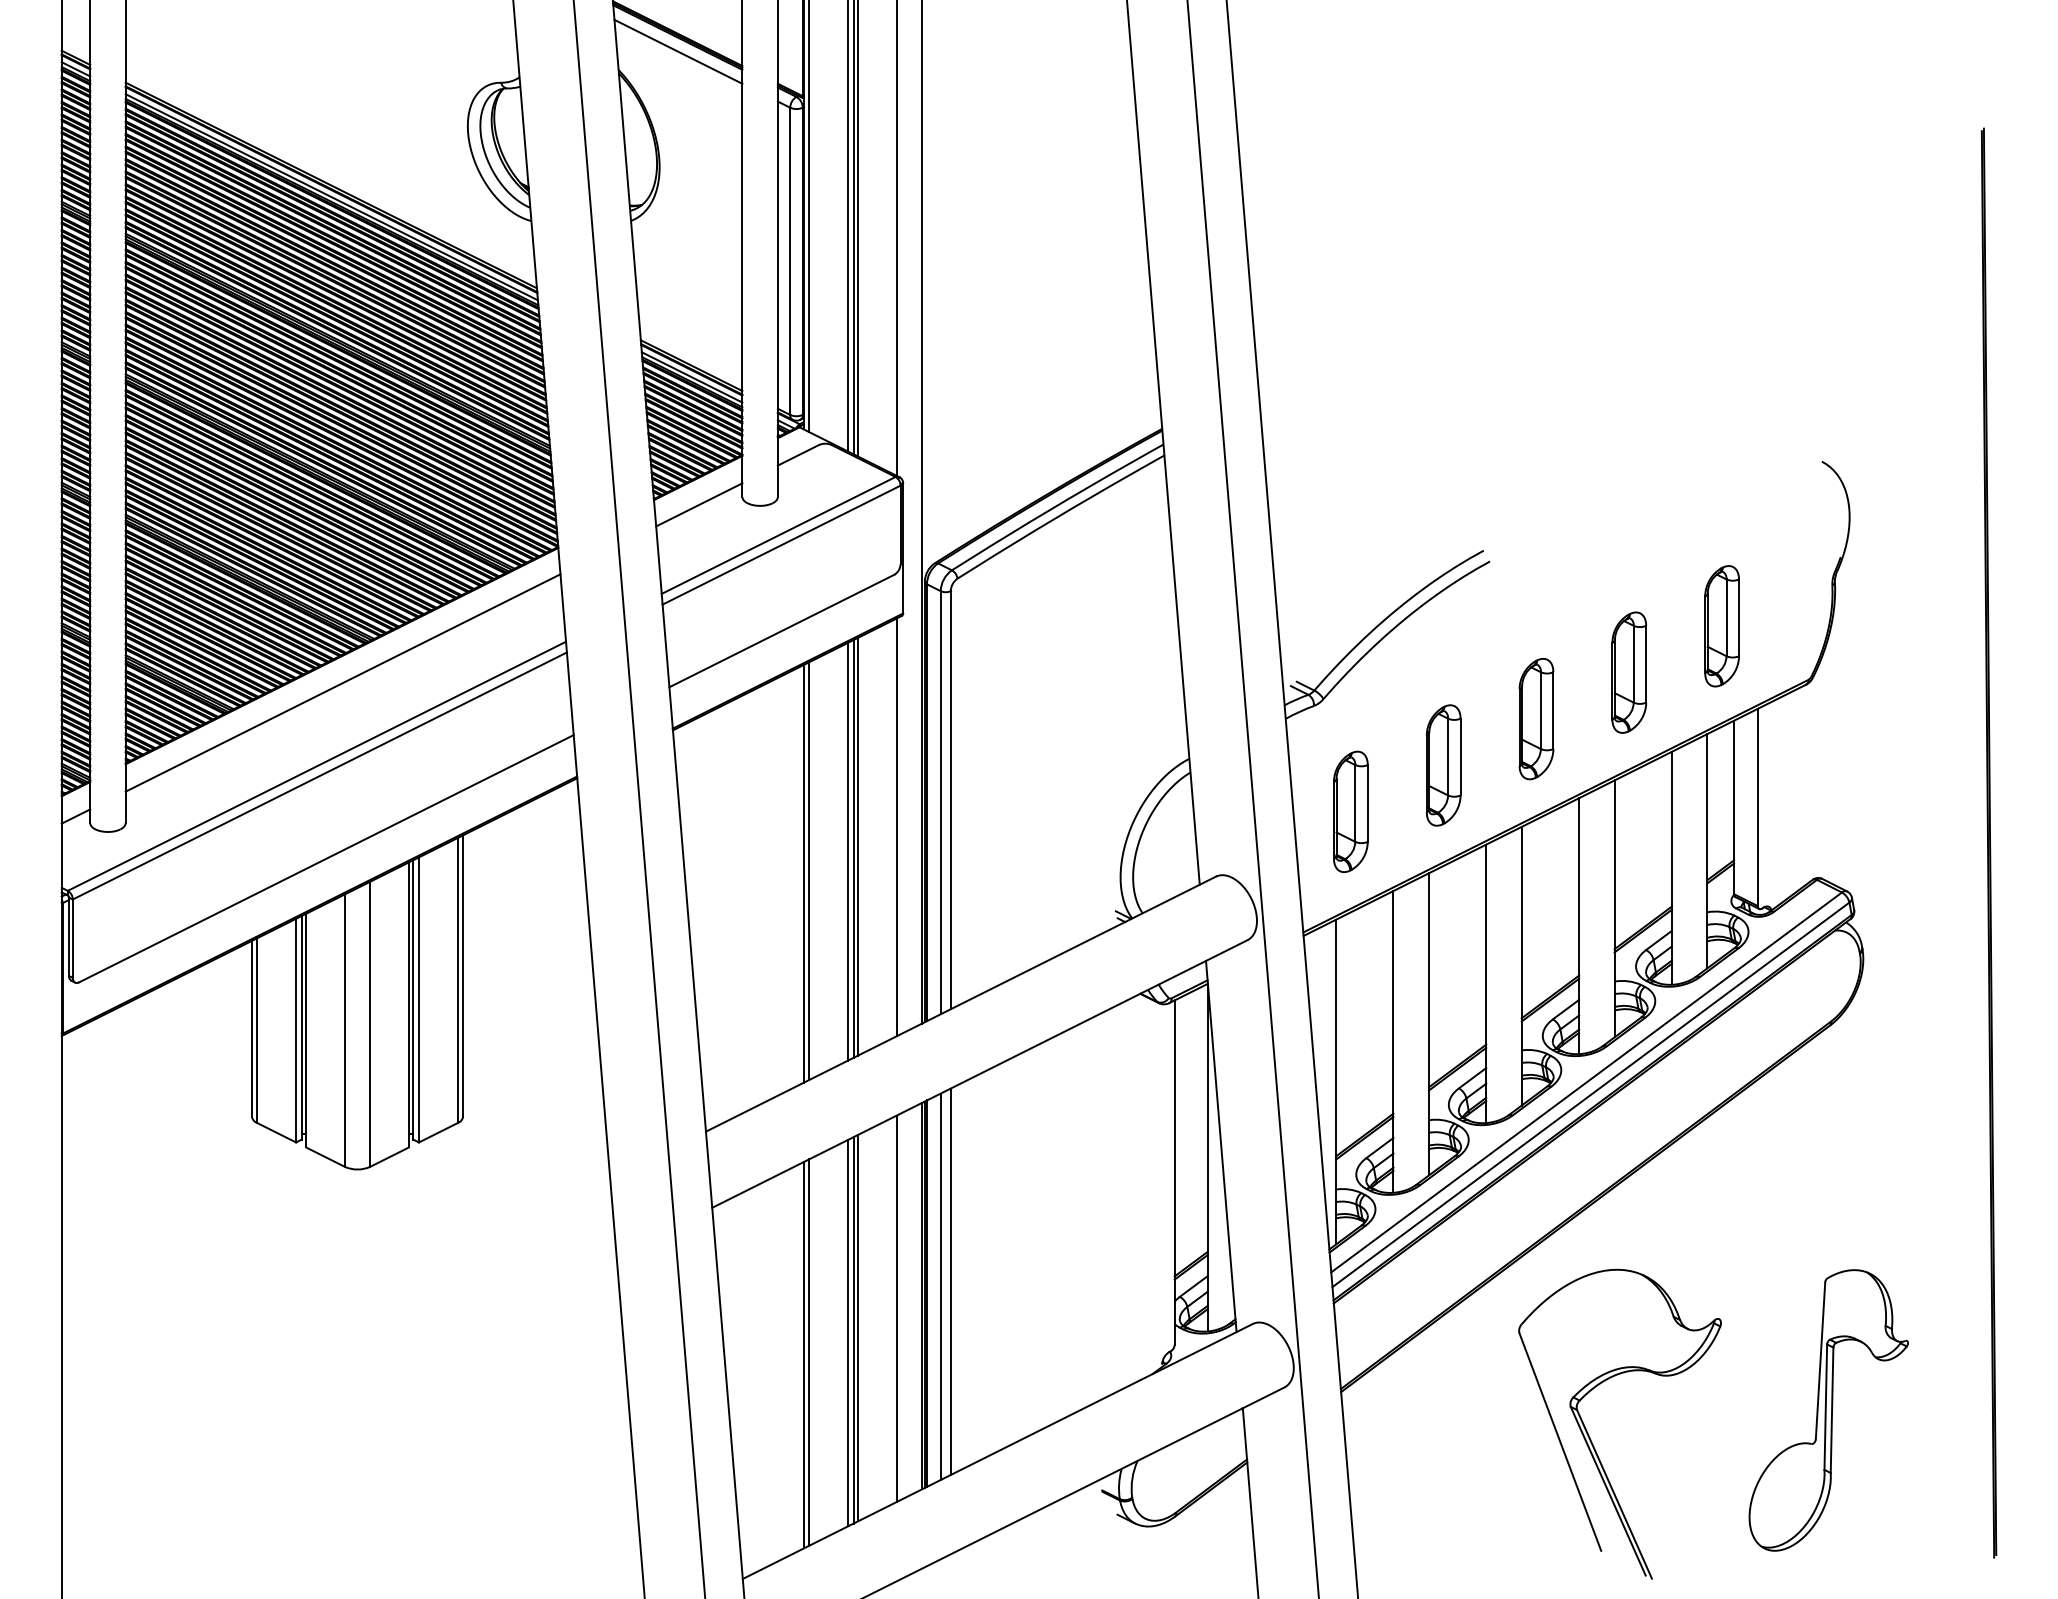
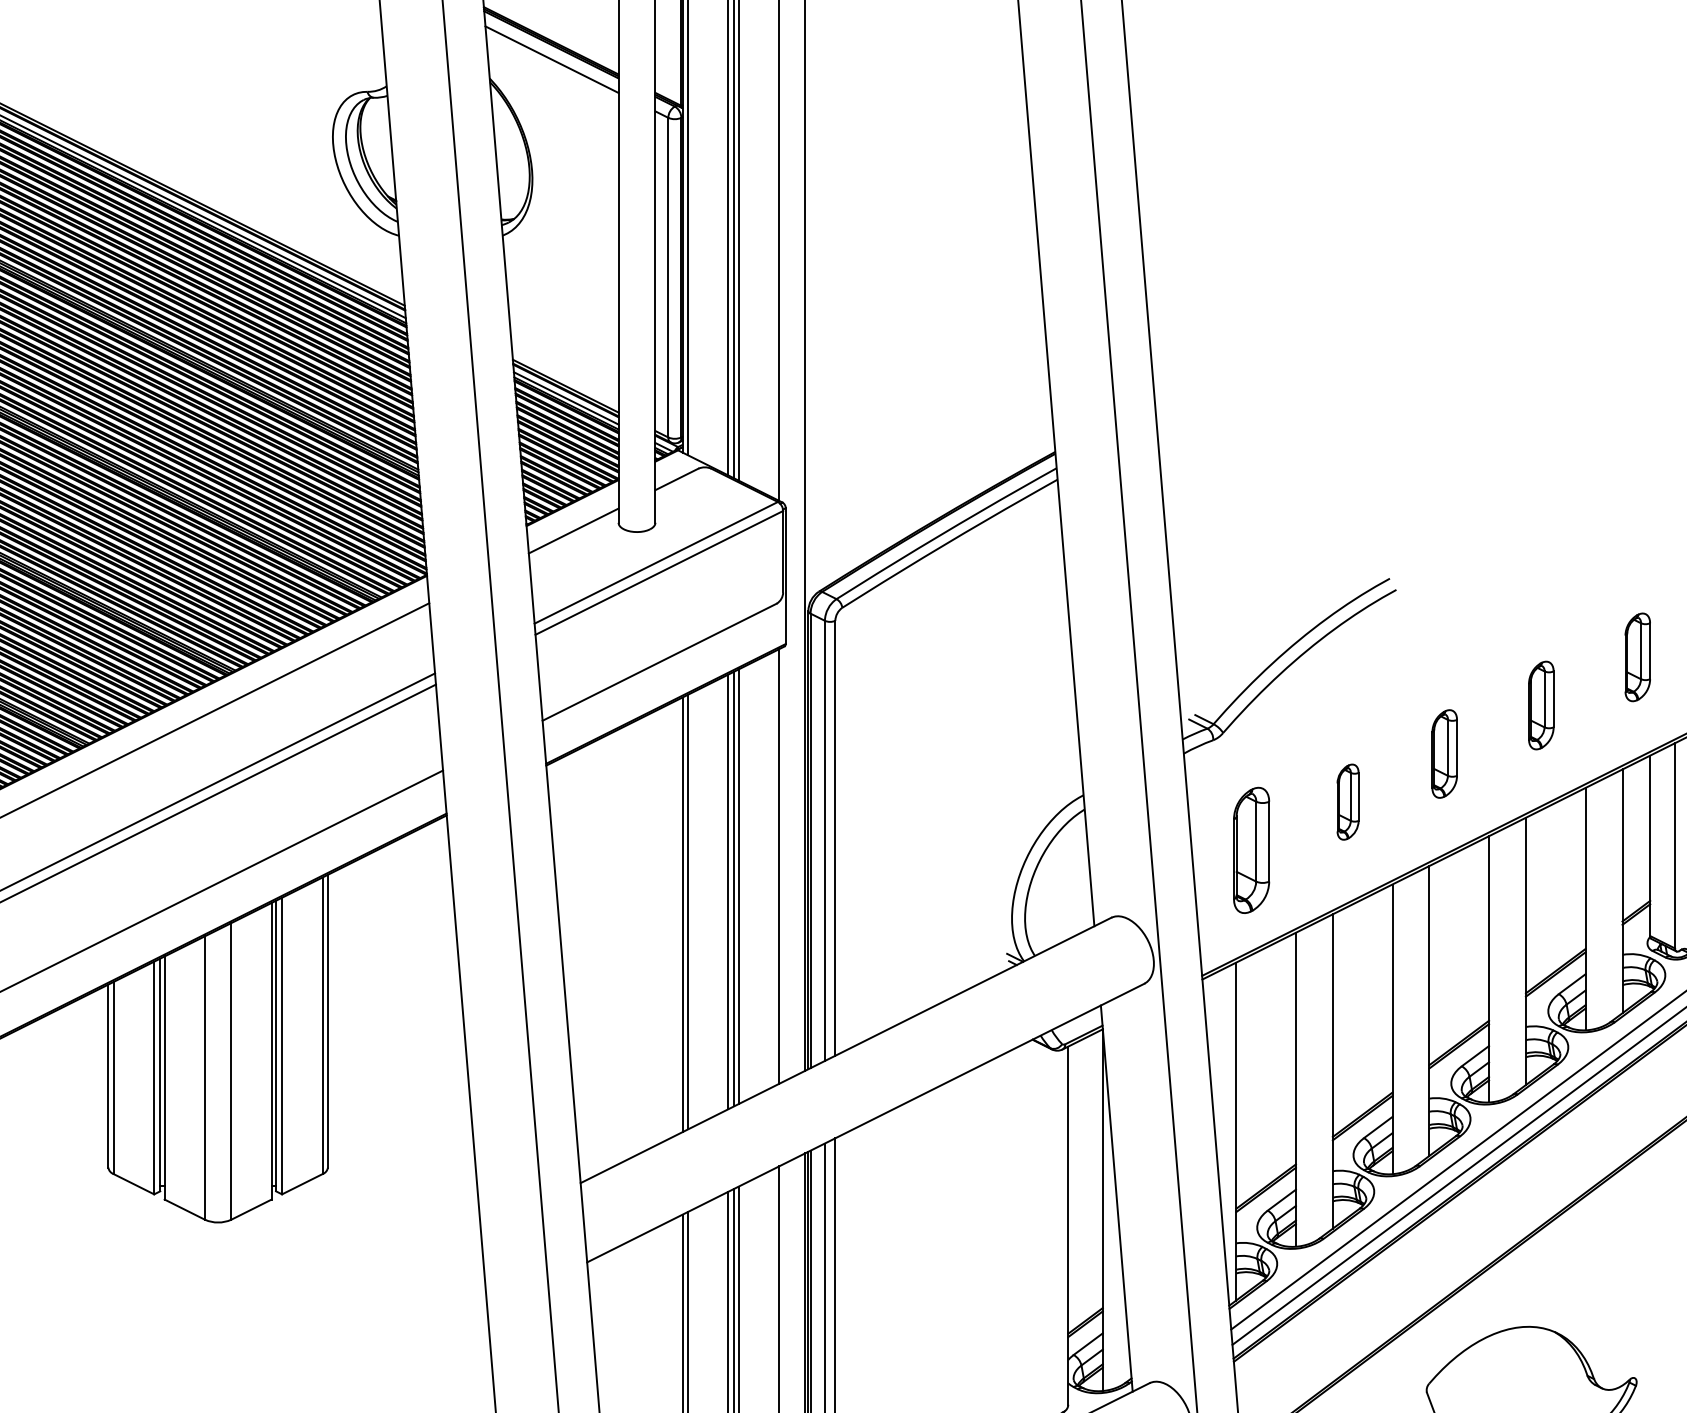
part: (1721, 626) -> (1637, 657), size x0.7
part: (1629, 672) -> (1541, 705), size x0.7
part: (1536, 719) -> (1444, 754), size x0.7
part: (1443, 765) -> (1347, 802), size x0.6

